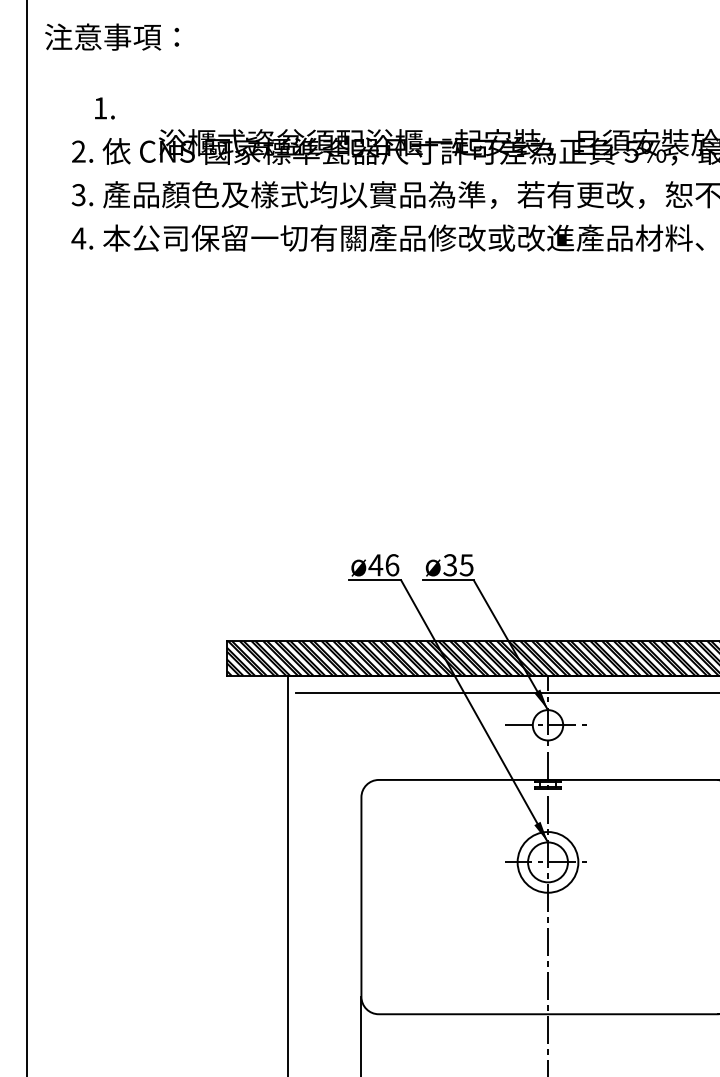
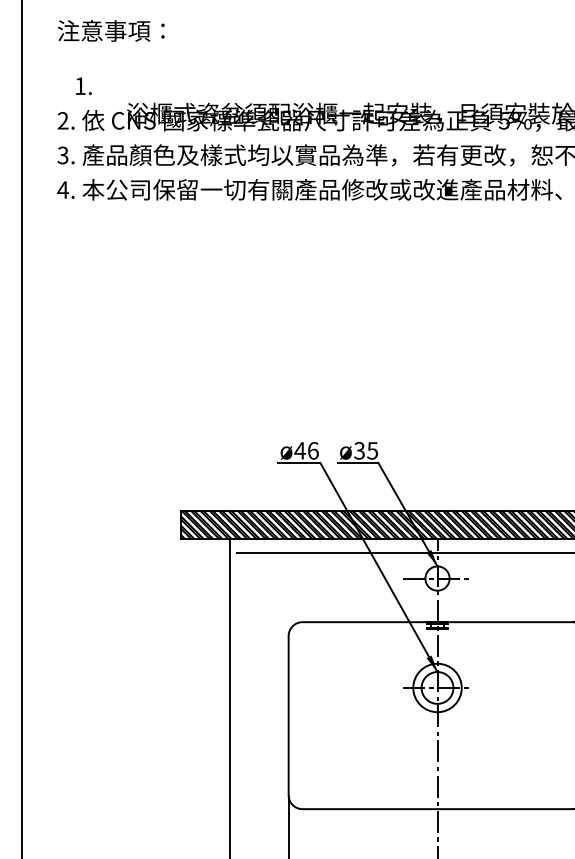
text: (112, 36) -> (111, 30), moved

